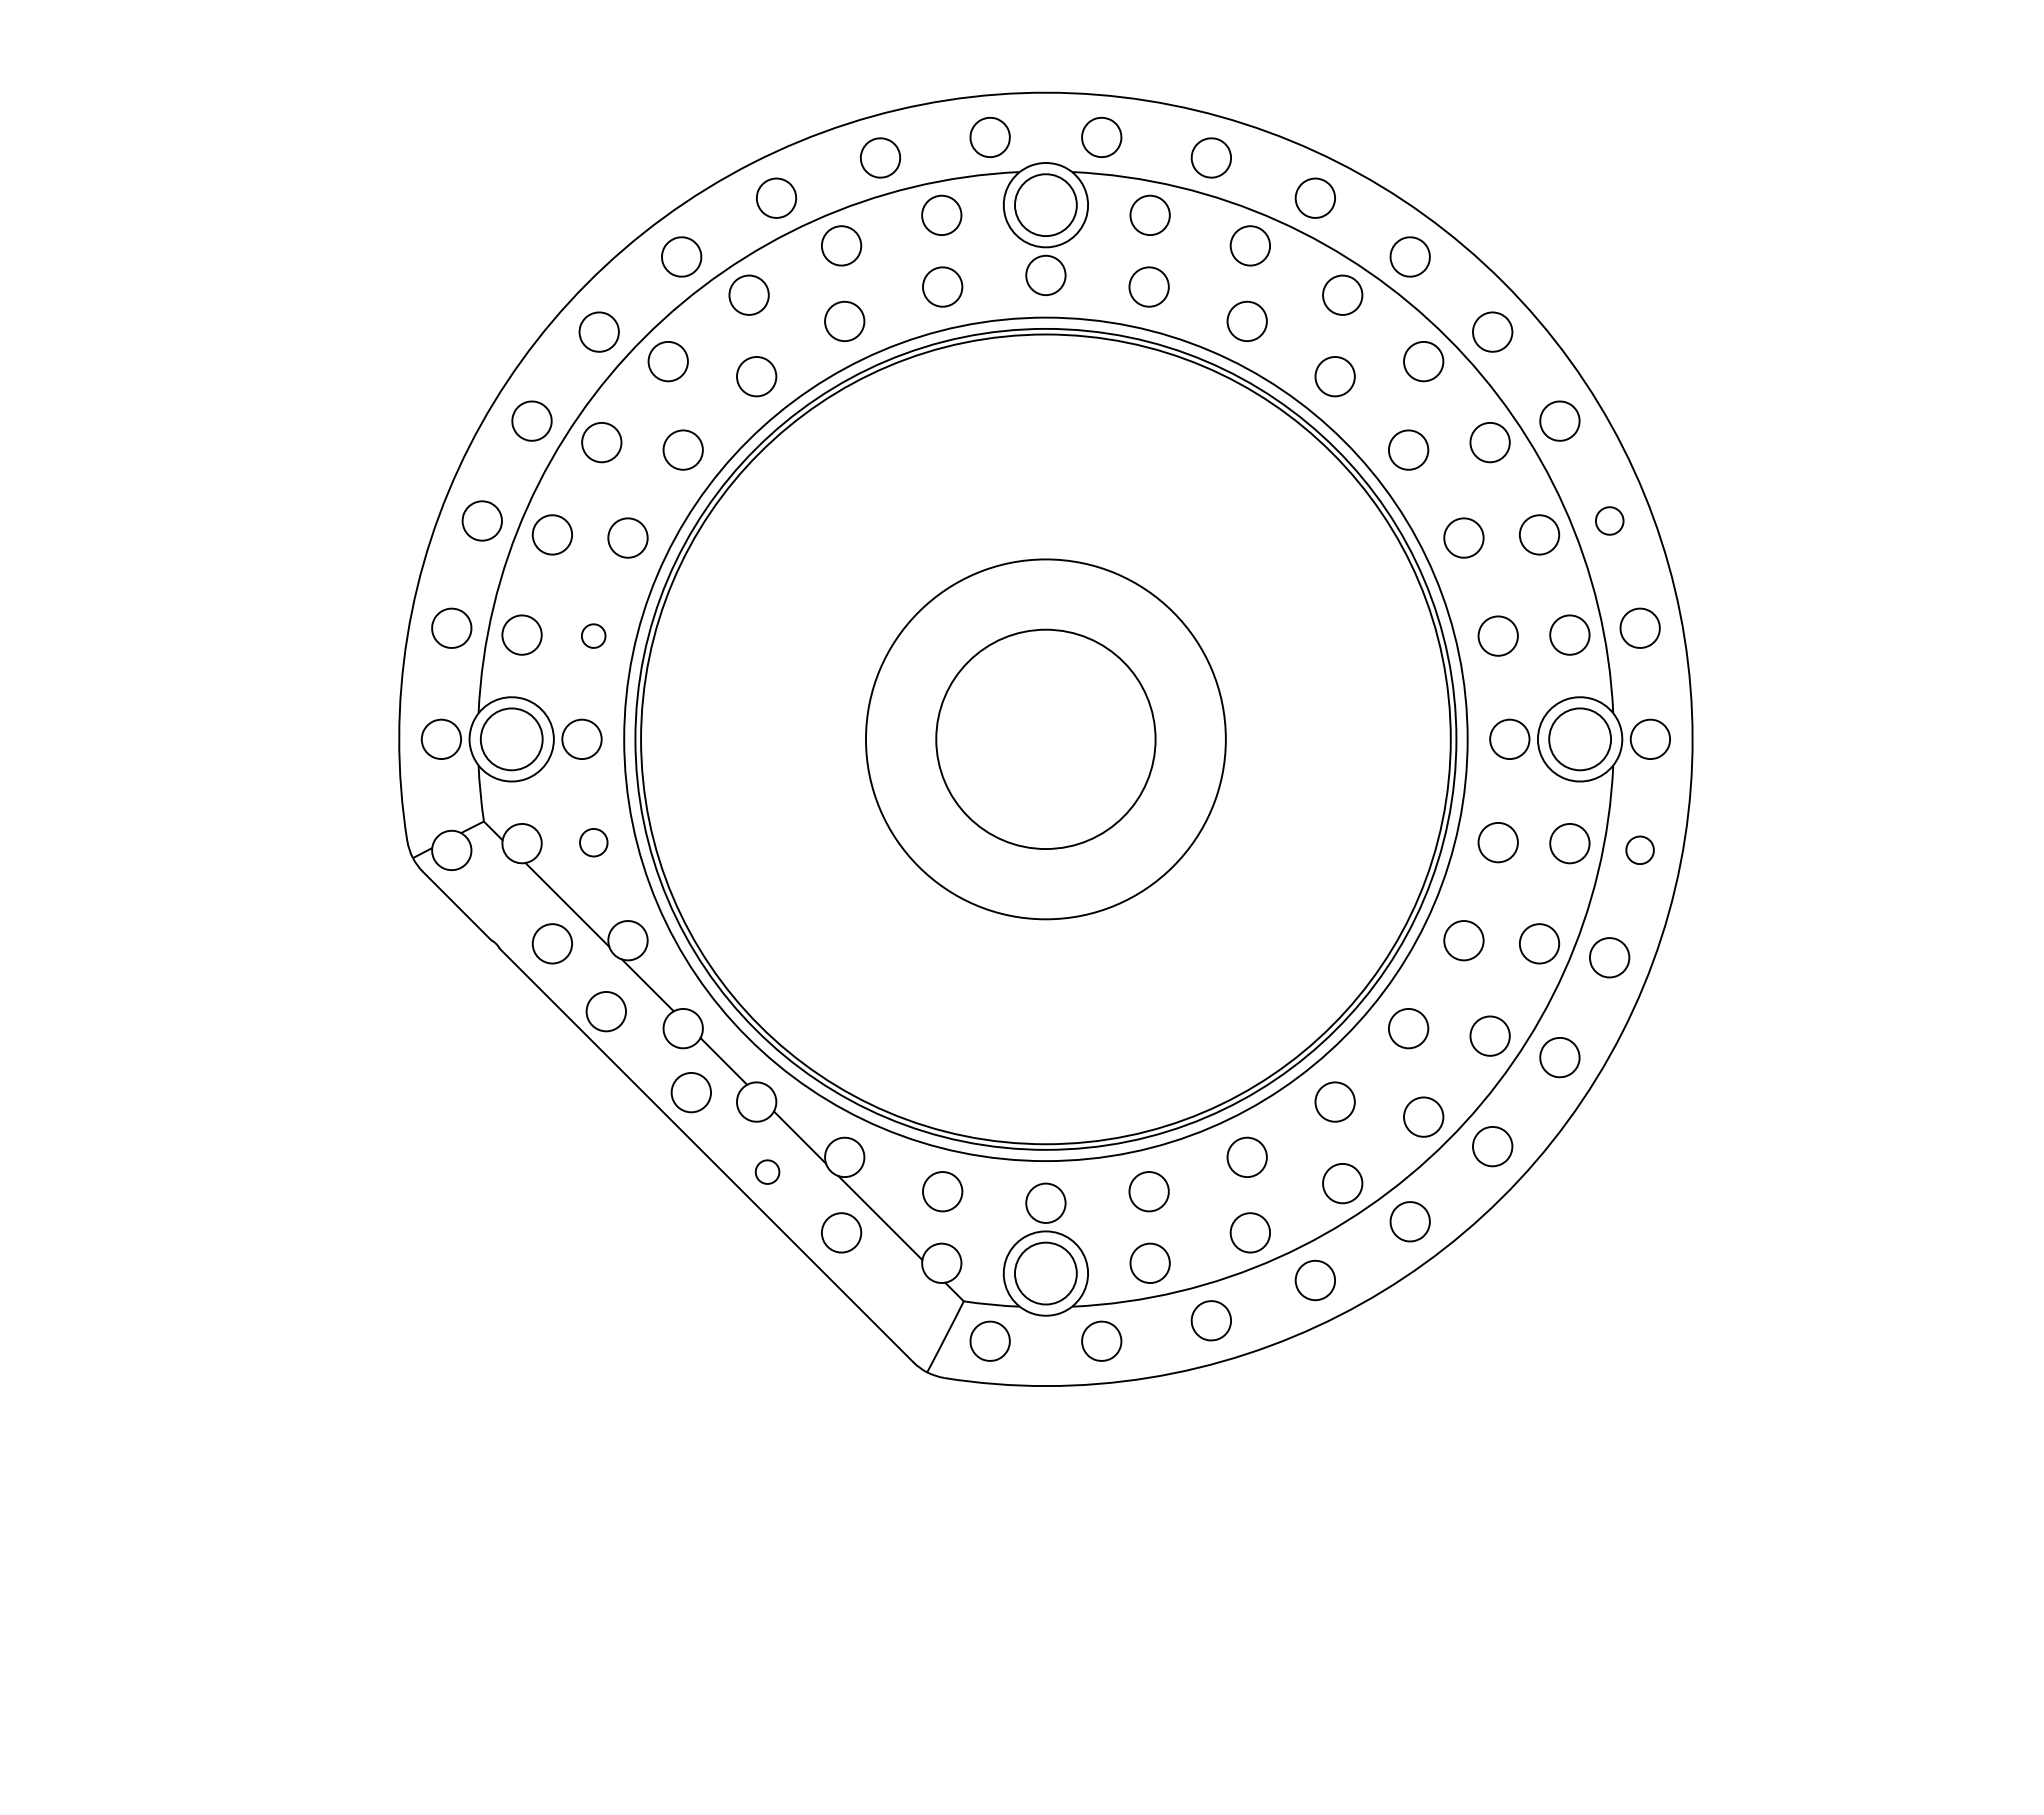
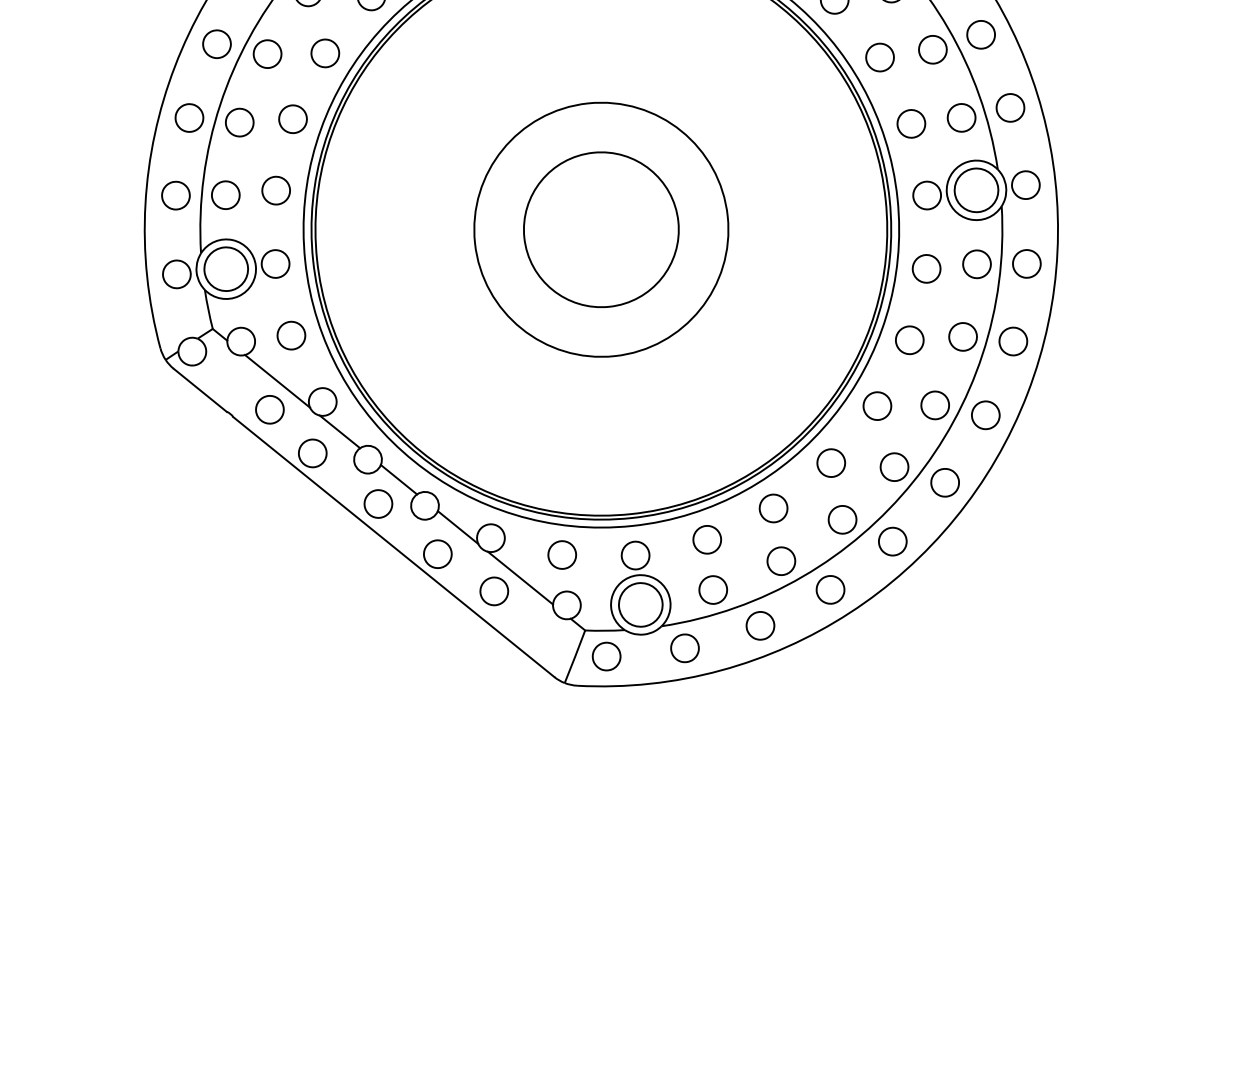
part: (1609, 520) -> (980, 34), size x1.43
circle: (593, 635) -> (276, 190), size x1.67
circle: (593, 842) -> (291, 335), size x1.43
part: (1639, 849) -> (1026, 263), size x1.43
circle: (767, 1171) -> (437, 553), size x1.67

